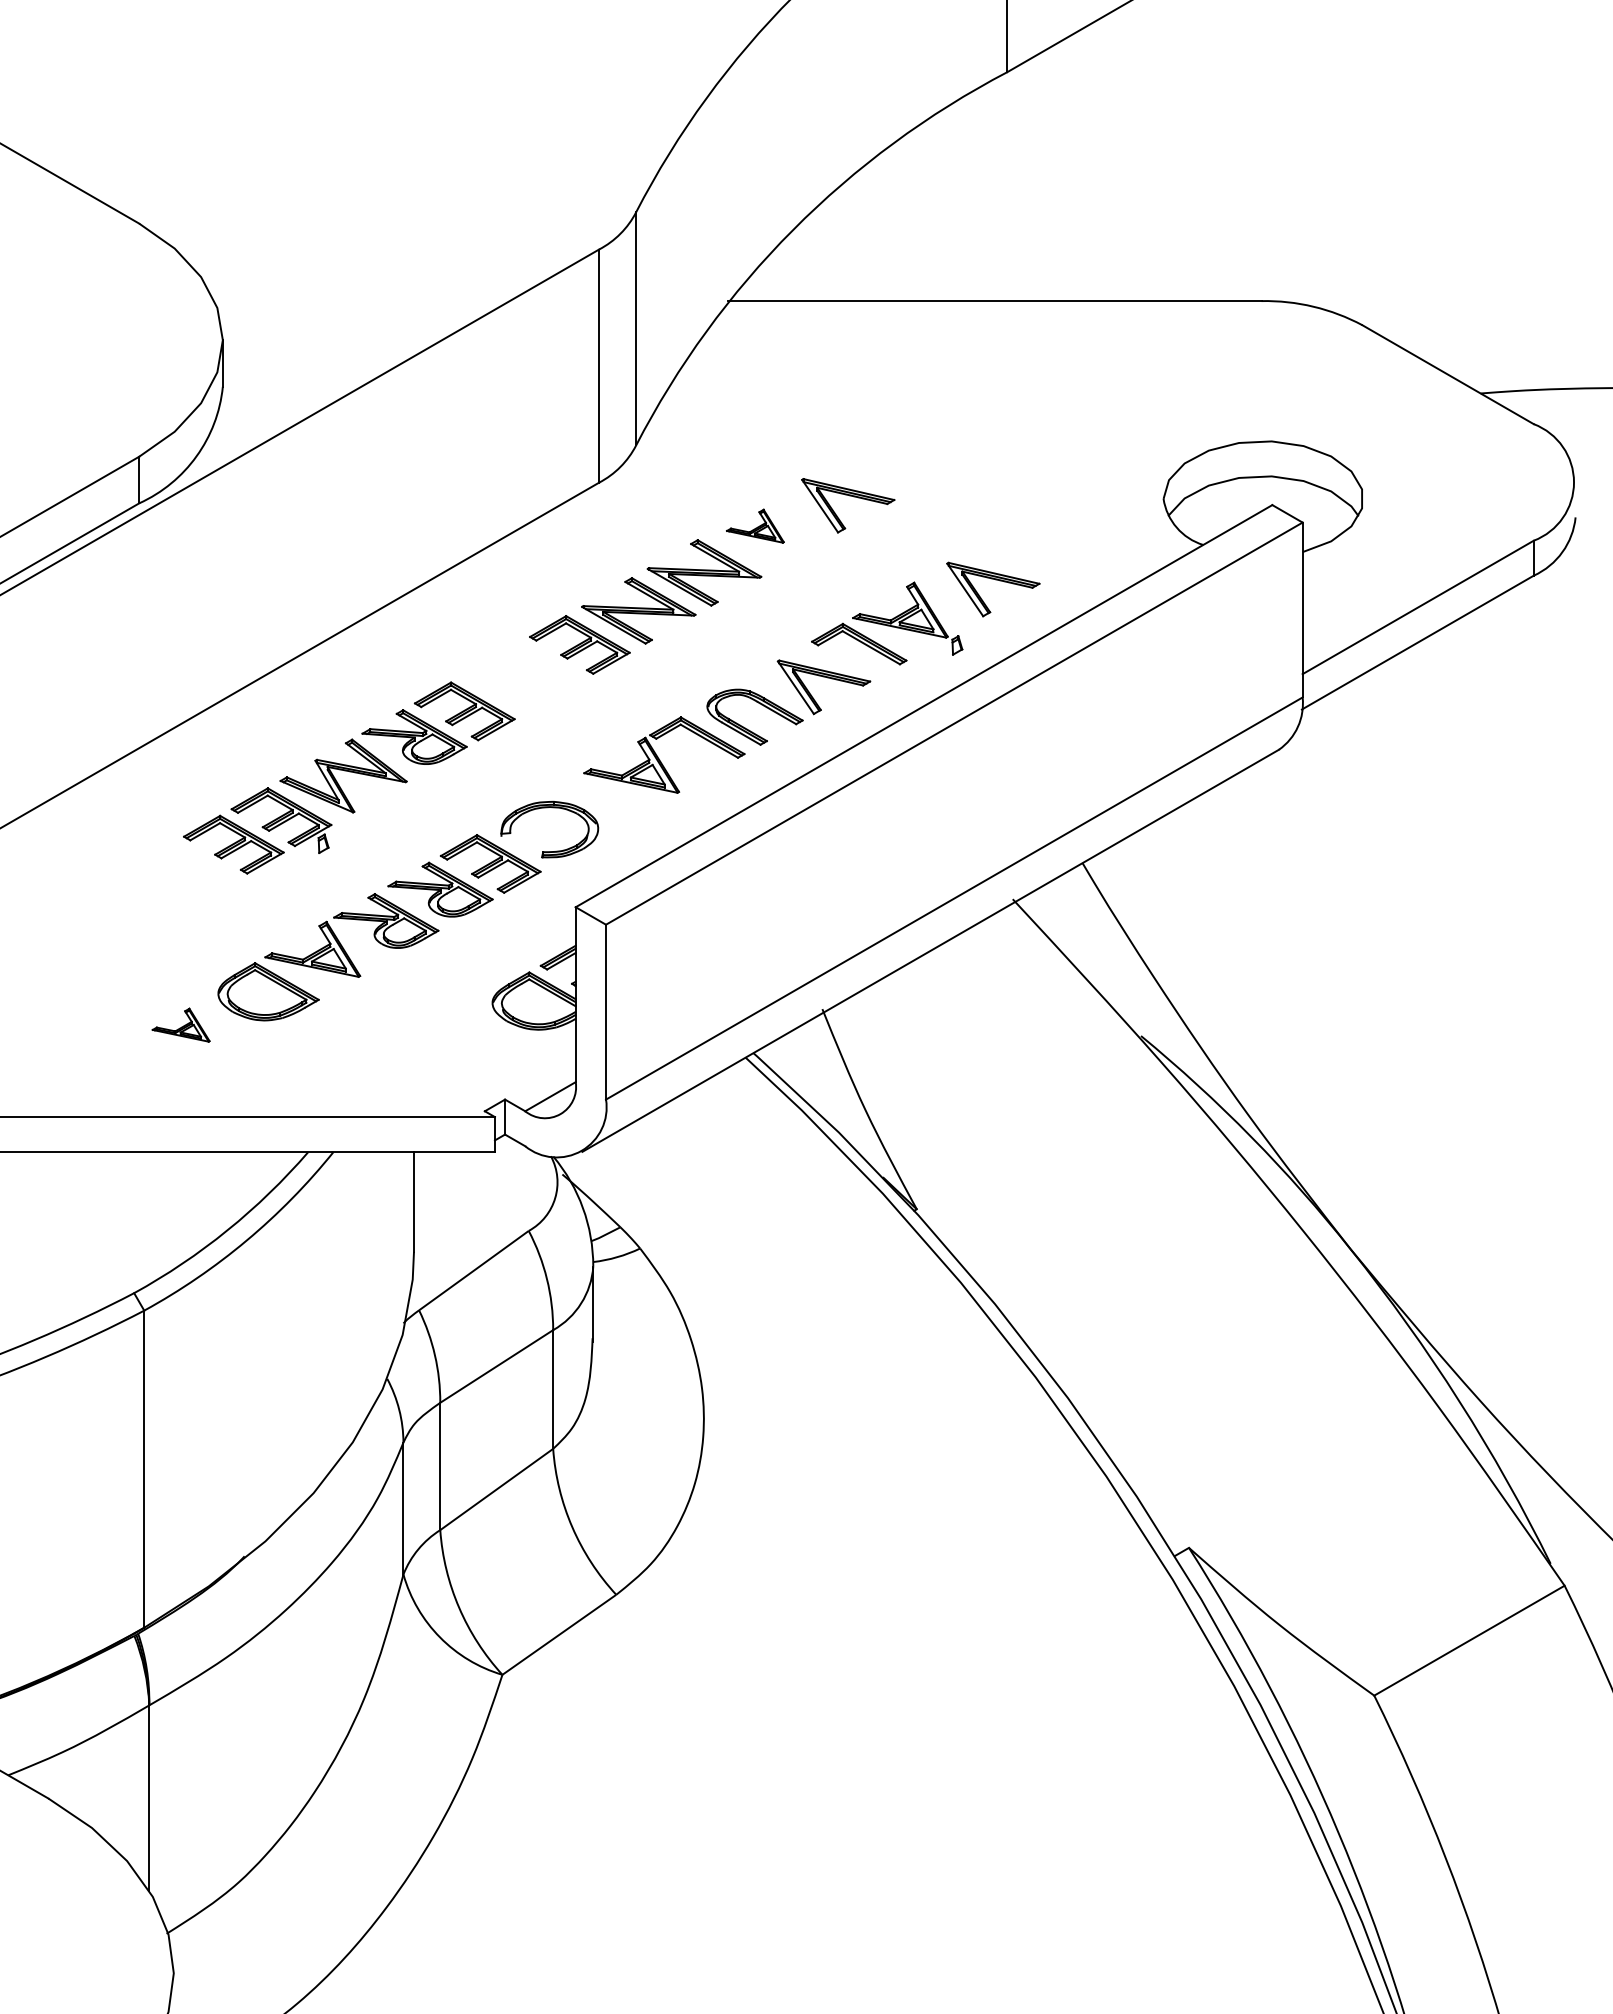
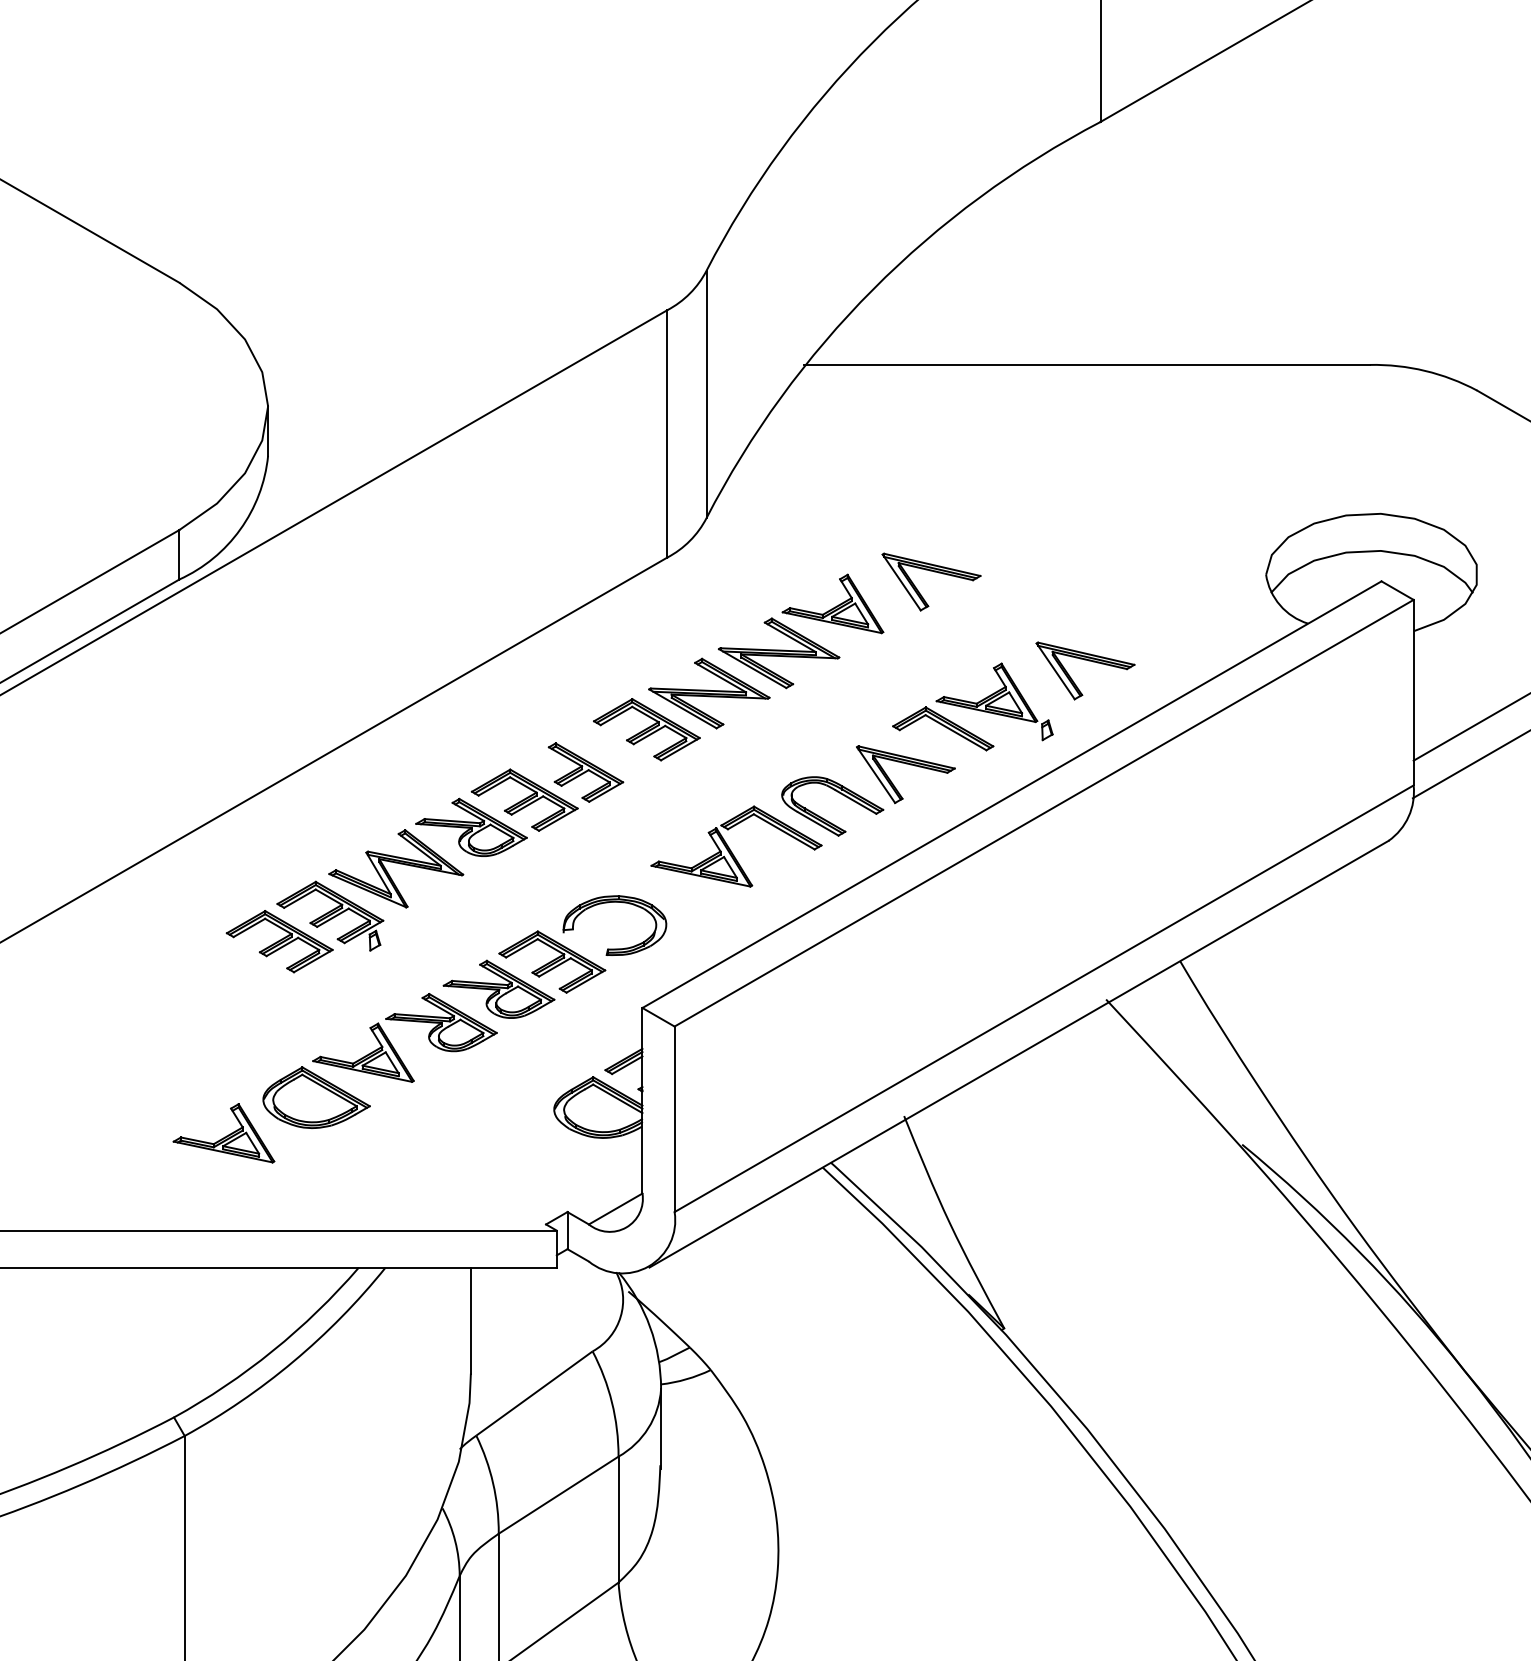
part: (755, 525) -> (833, 603), size x1.67
part: (522, 684) -> (585, 771), added
part: (180, 1024) -> (223, 1132), size x1.67

